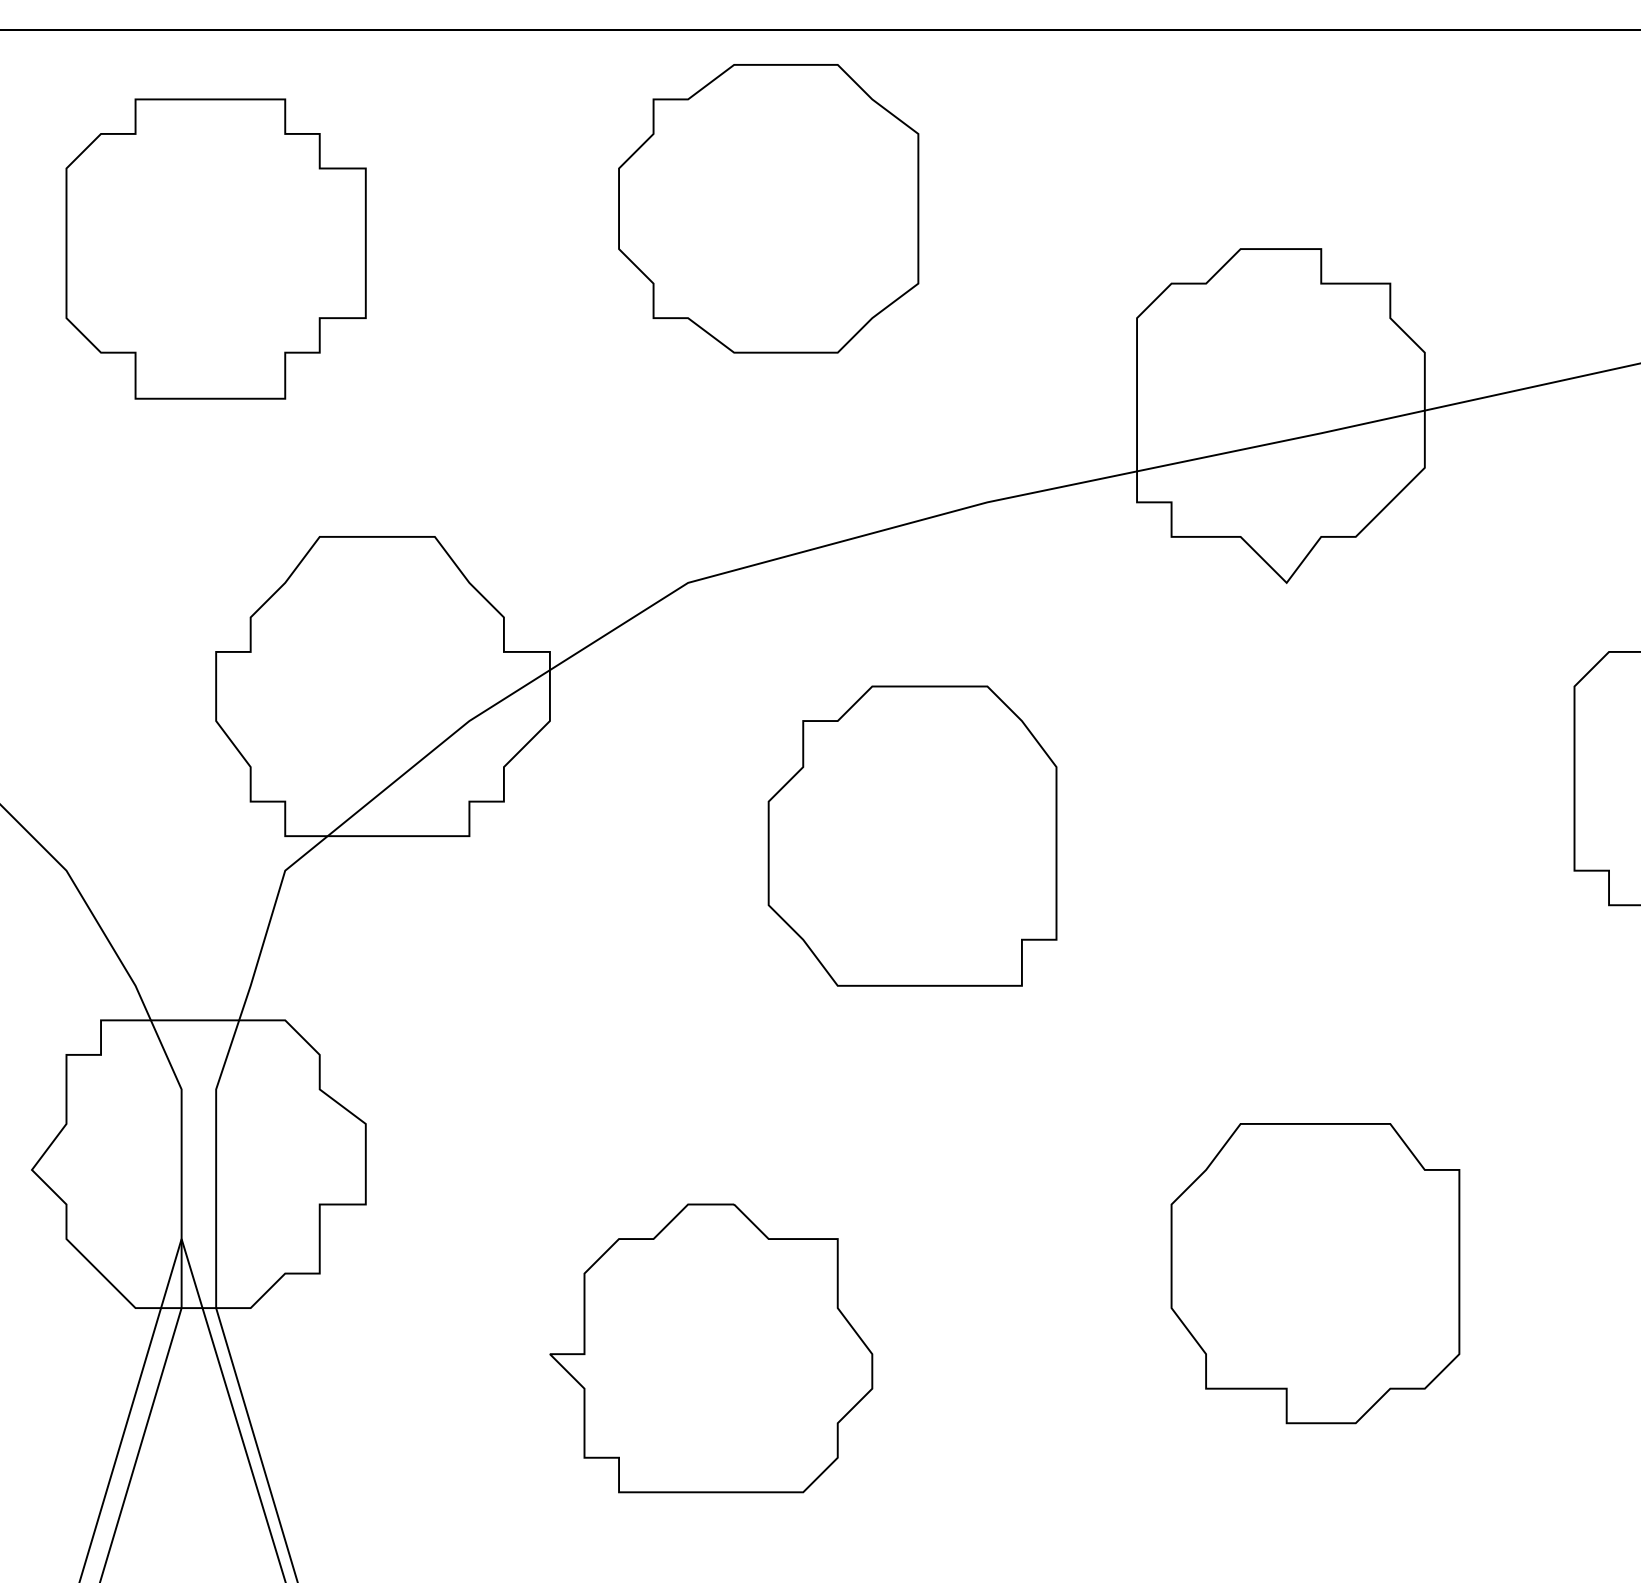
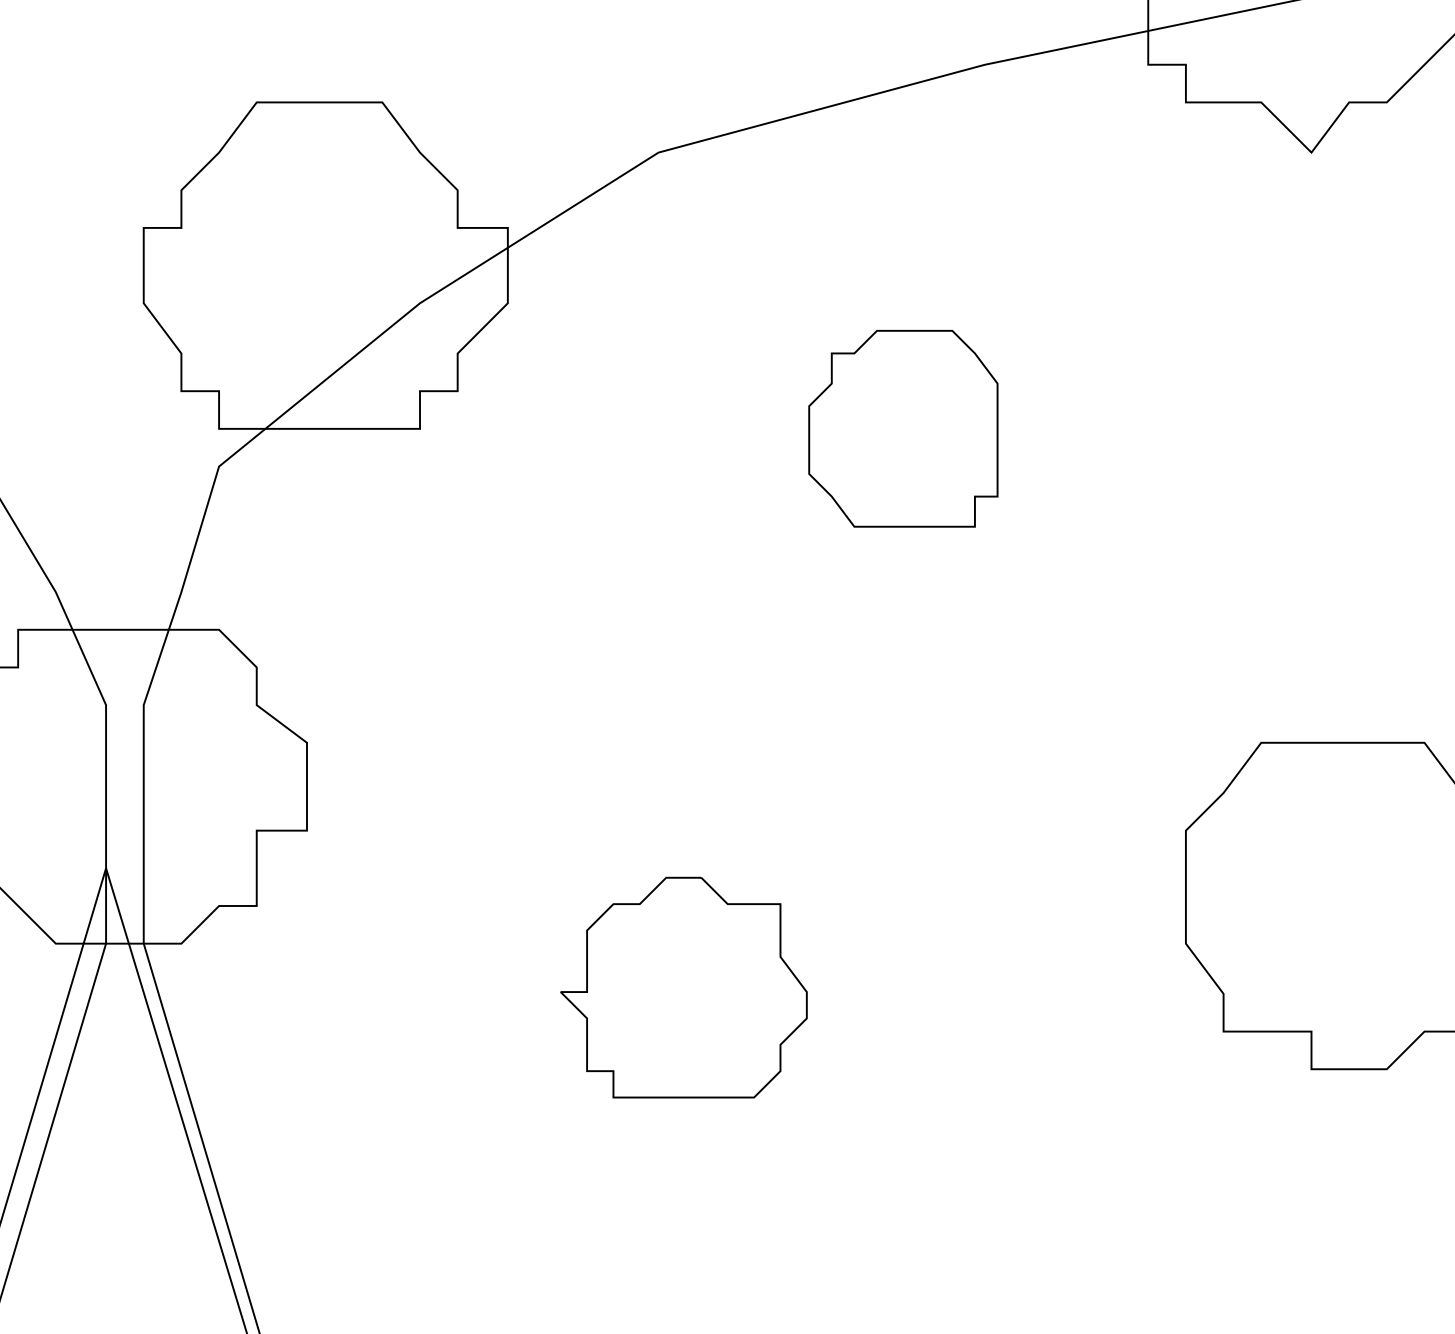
part: (912, 835) -> (903, 428), size x0.6
part: (711, 1348) -> (684, 987), size x0.7

